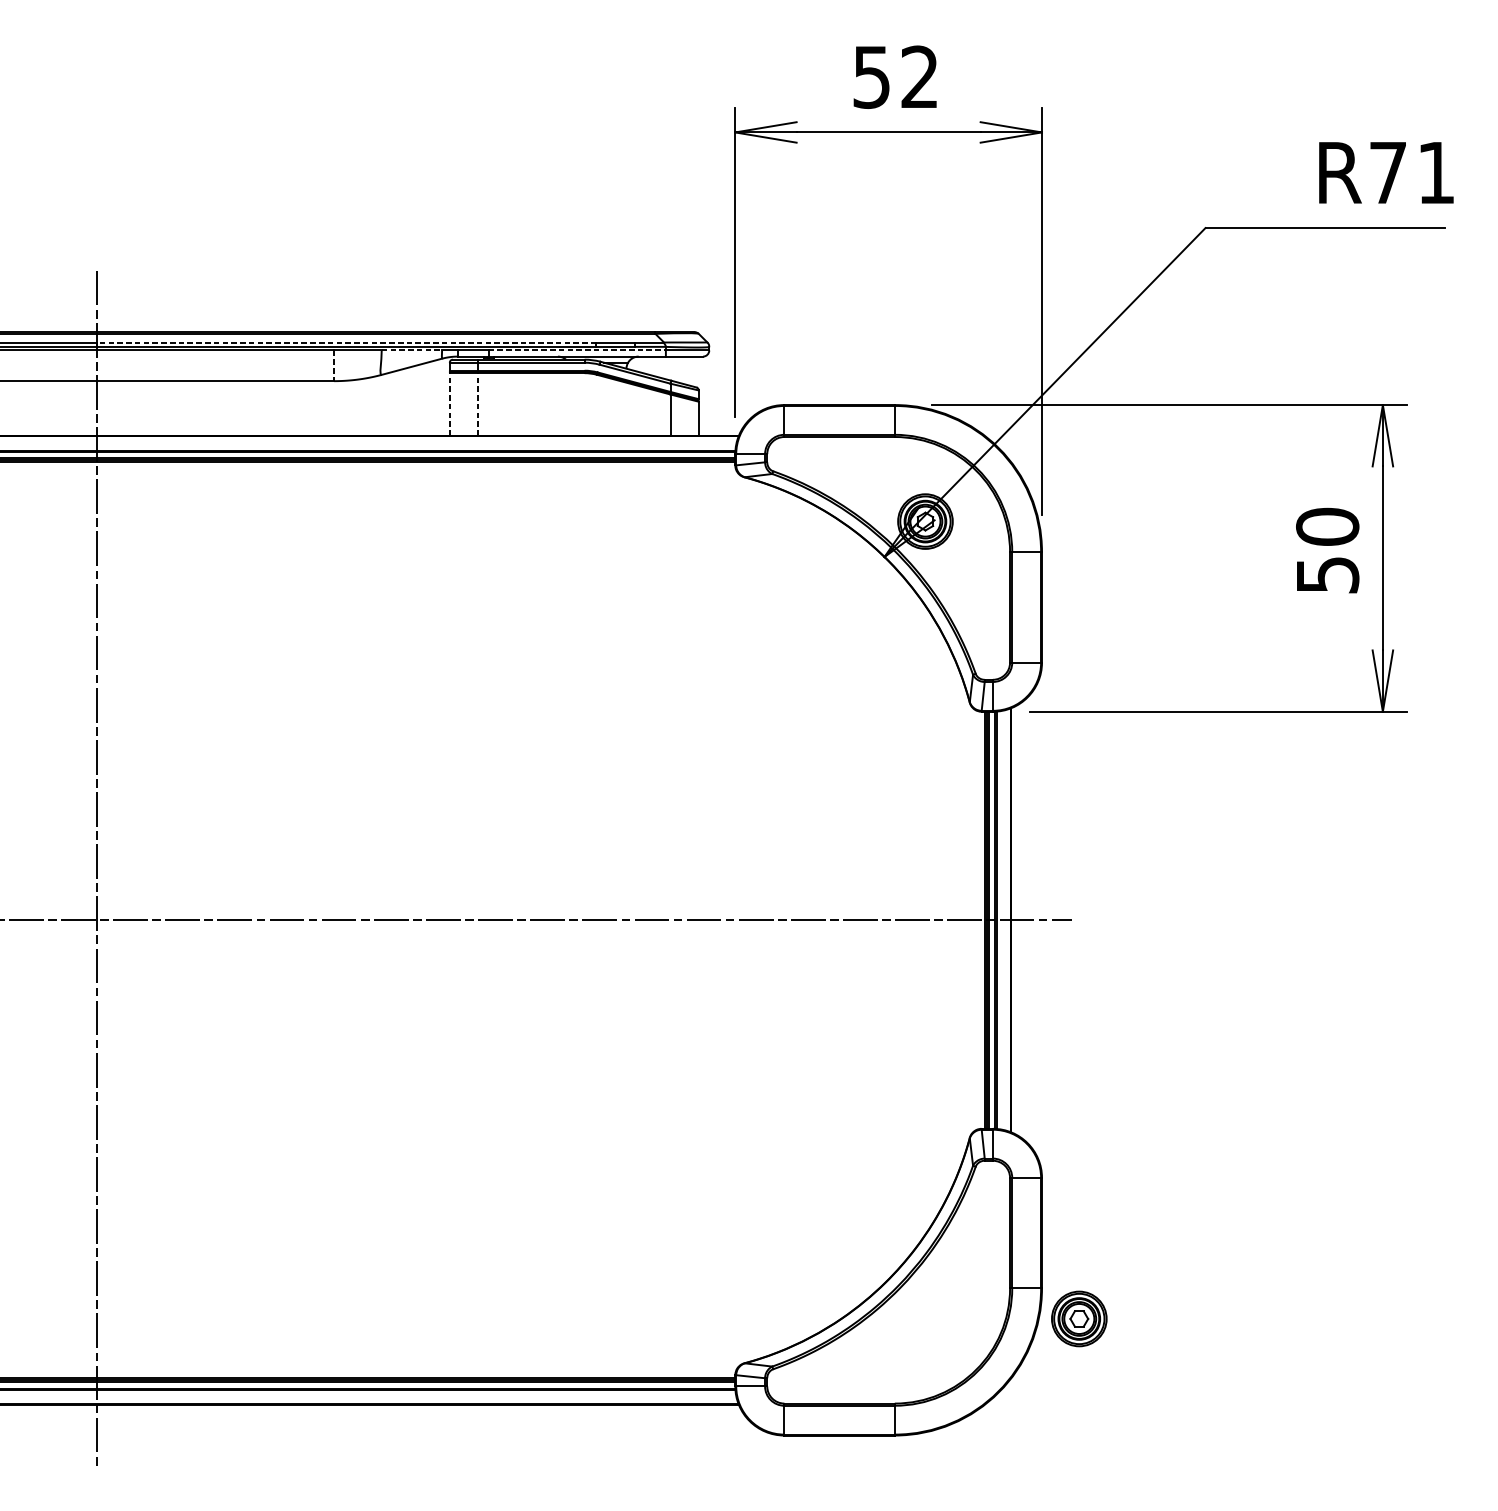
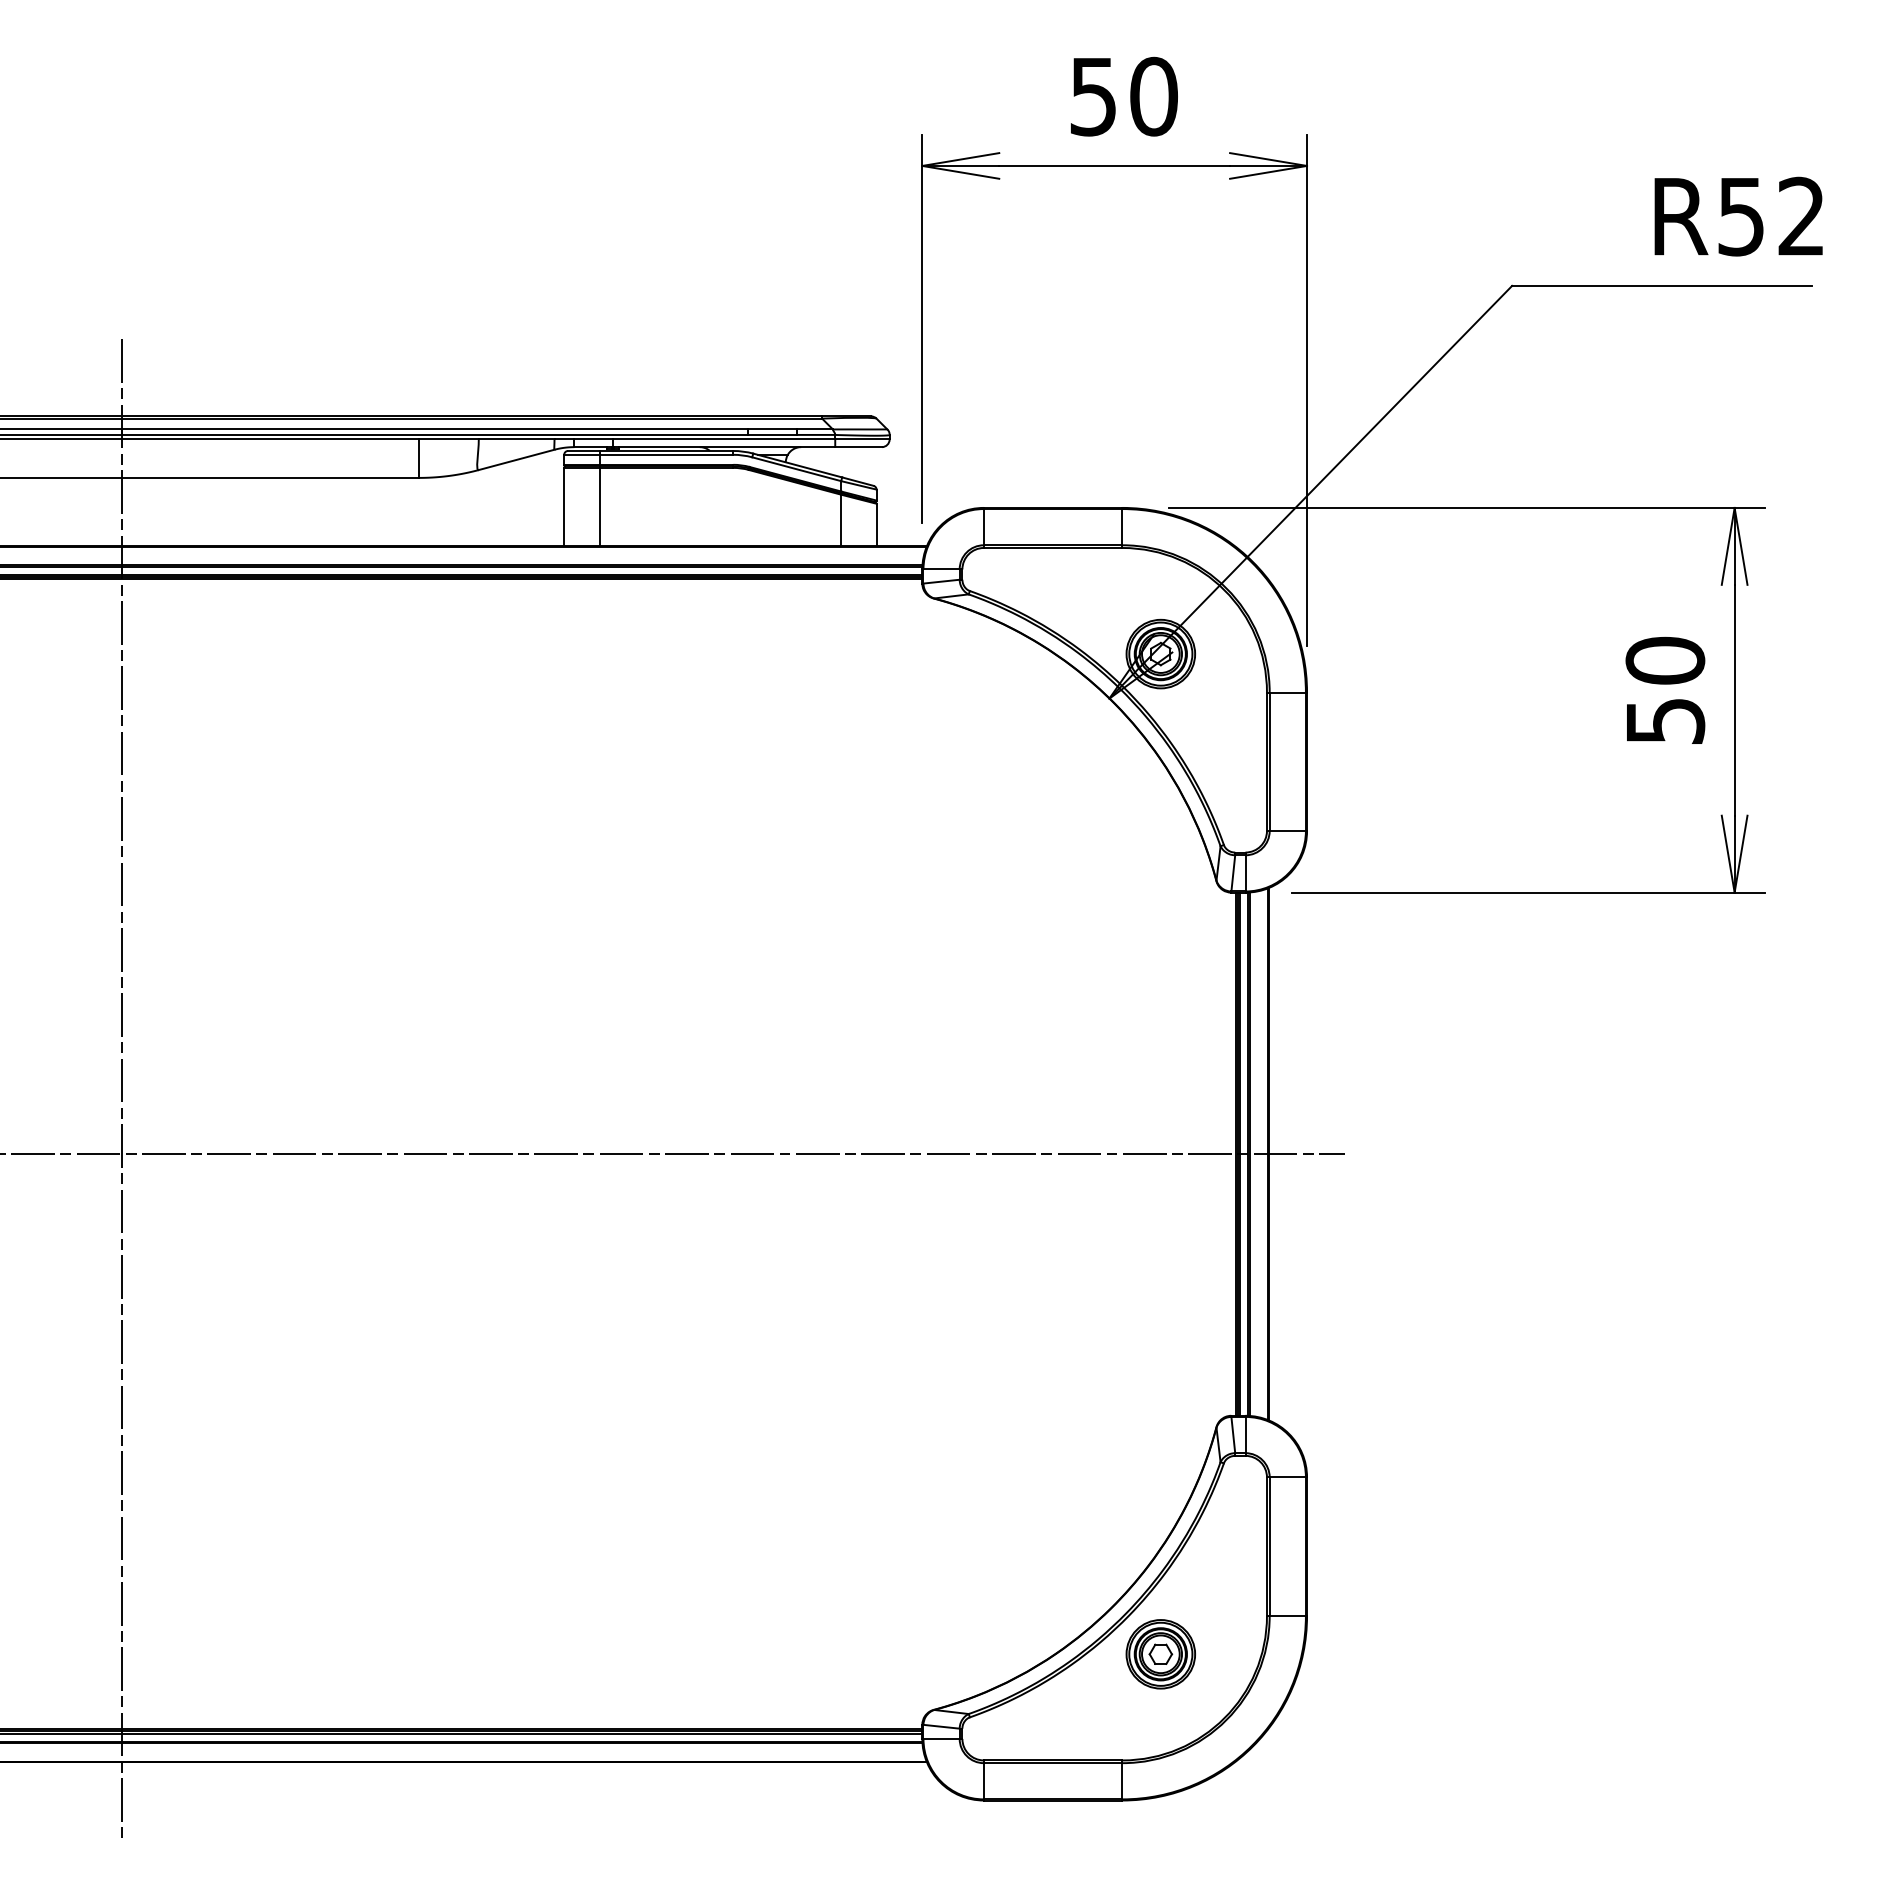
text: (919, 77) -> (1153, 96), 52 -> 50
text: (1411, 172) -> (1770, 216), R71 -> R52
line: (347, 342) -> (435, 429), dashed -> solid
line: (411, 350) -> (516, 439), dashed -> solid
line: (577, 350) -> (724, 439), dashed -> solid
line: (334, 366) -> (419, 459), dashed -> solid
line: (450, 403) -> (564, 506), dashed -> solid
line: (477, 403) -> (599, 506), dashed -> solid
part: (1079, 1319) -> (1160, 1654), moved

